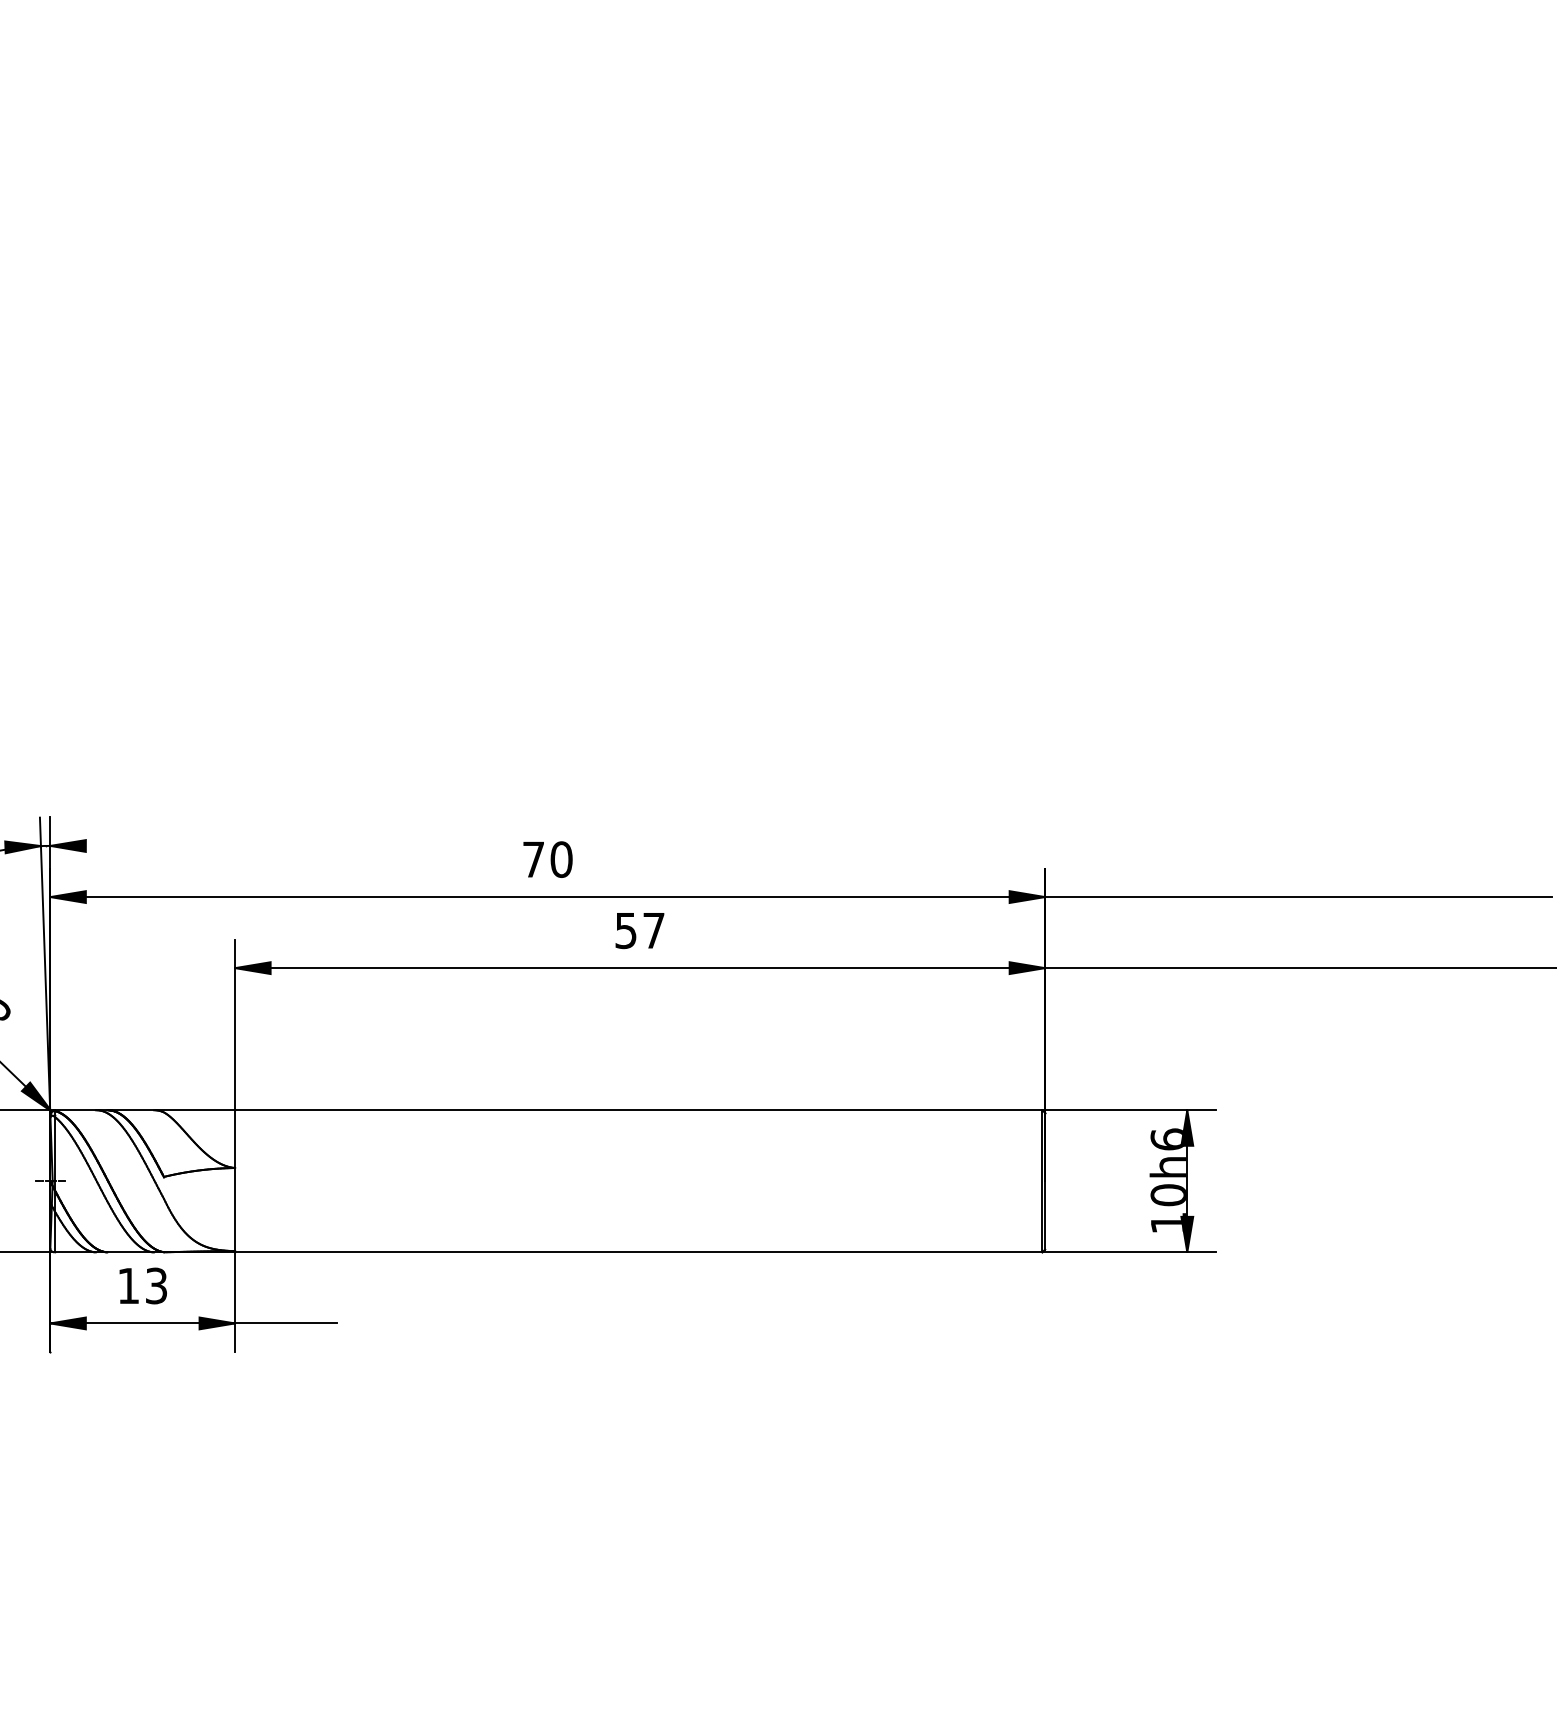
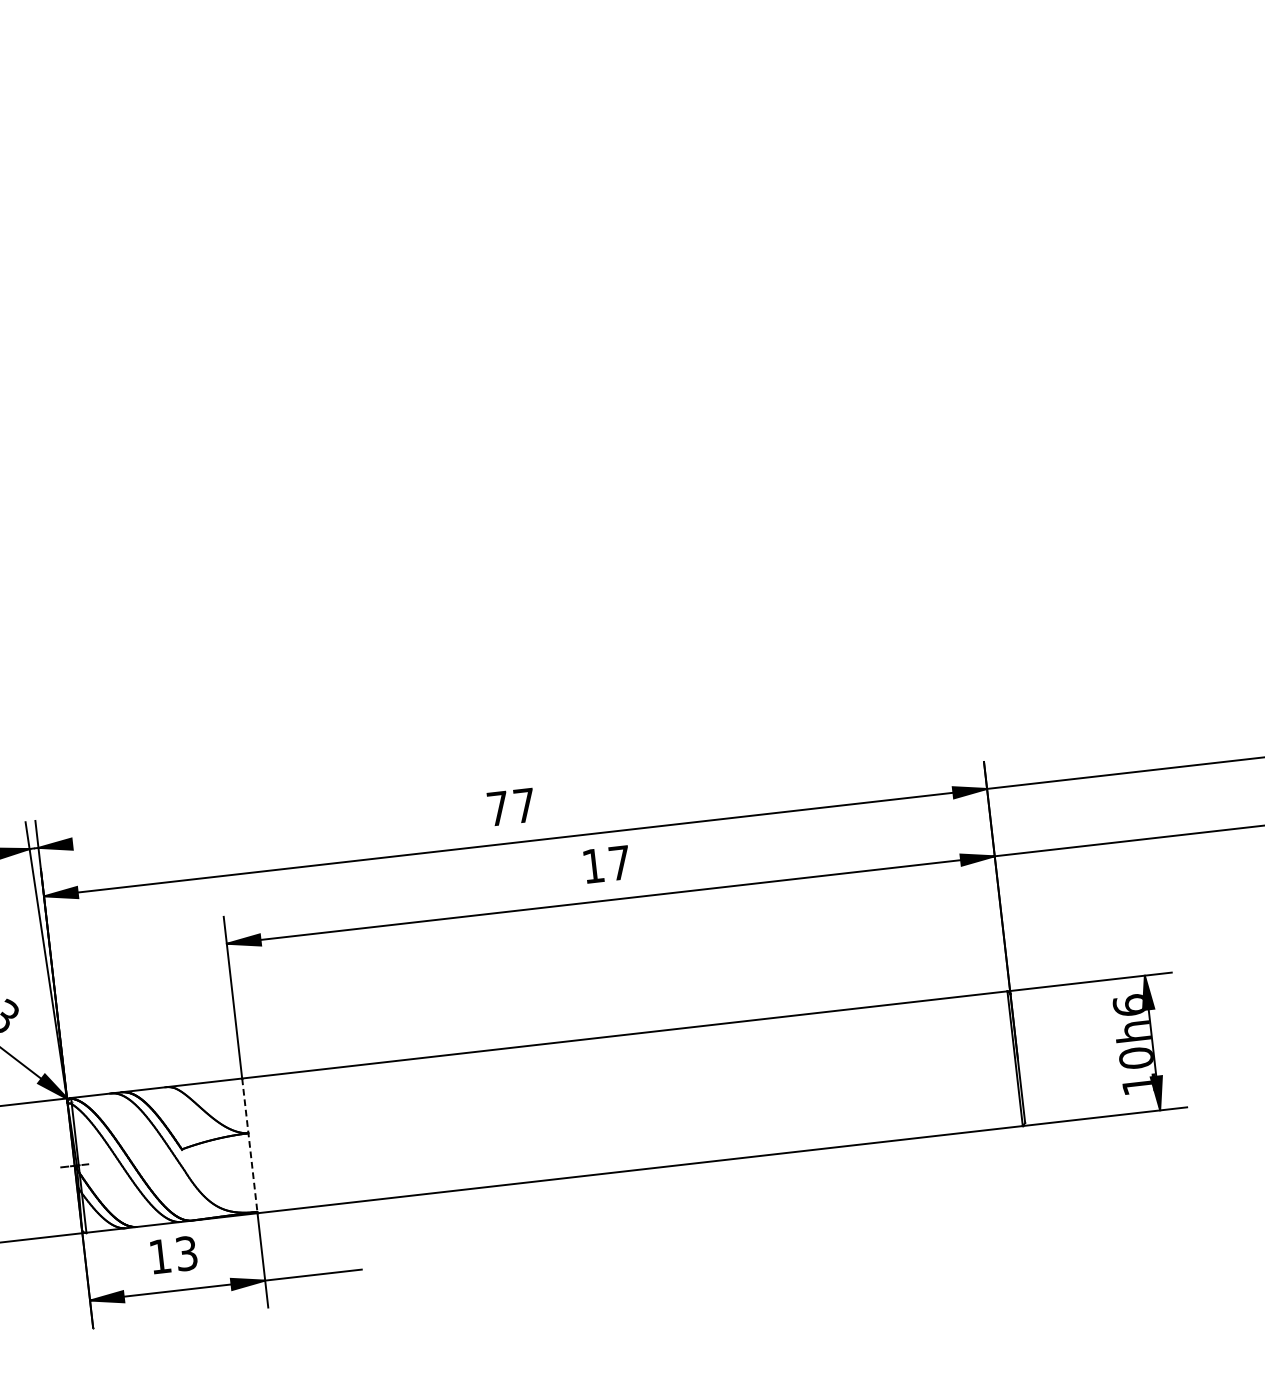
text: (561, 859) -> (524, 805), 70 -> 77
text: (625, 931) -> (592, 866), 57 -> 17
line: (235, 1181) -> (250, 1146), solid -> dashed

